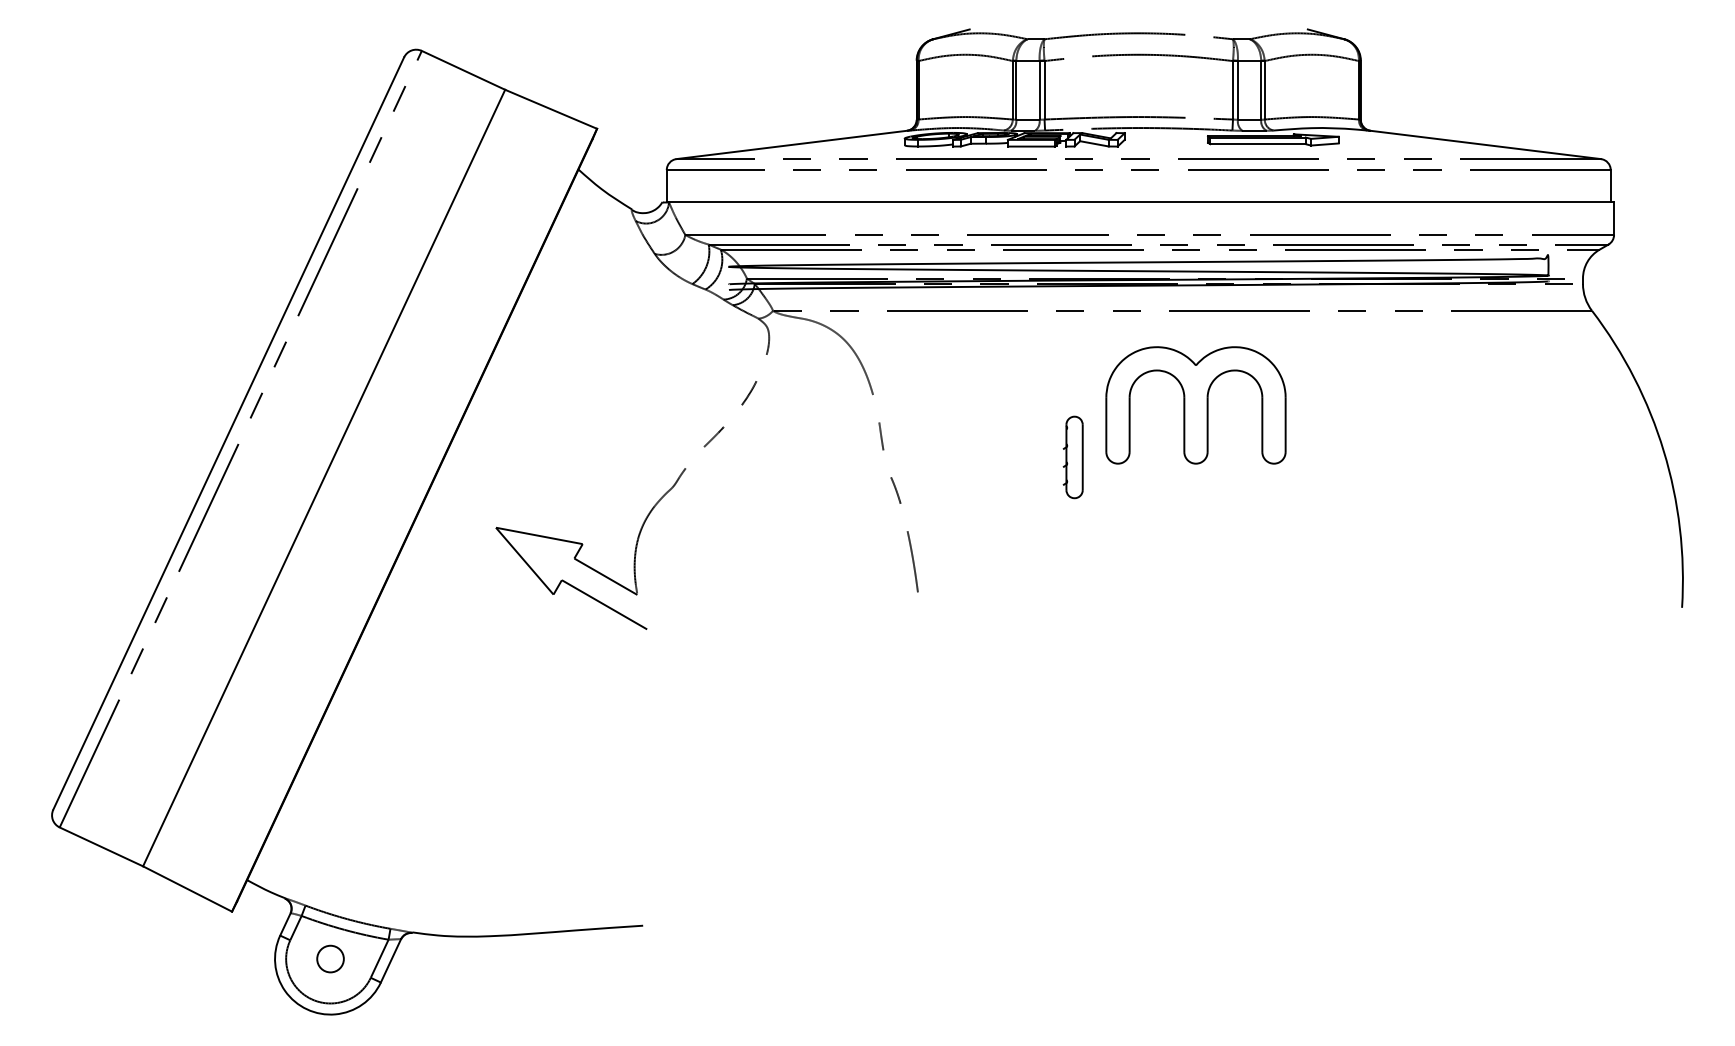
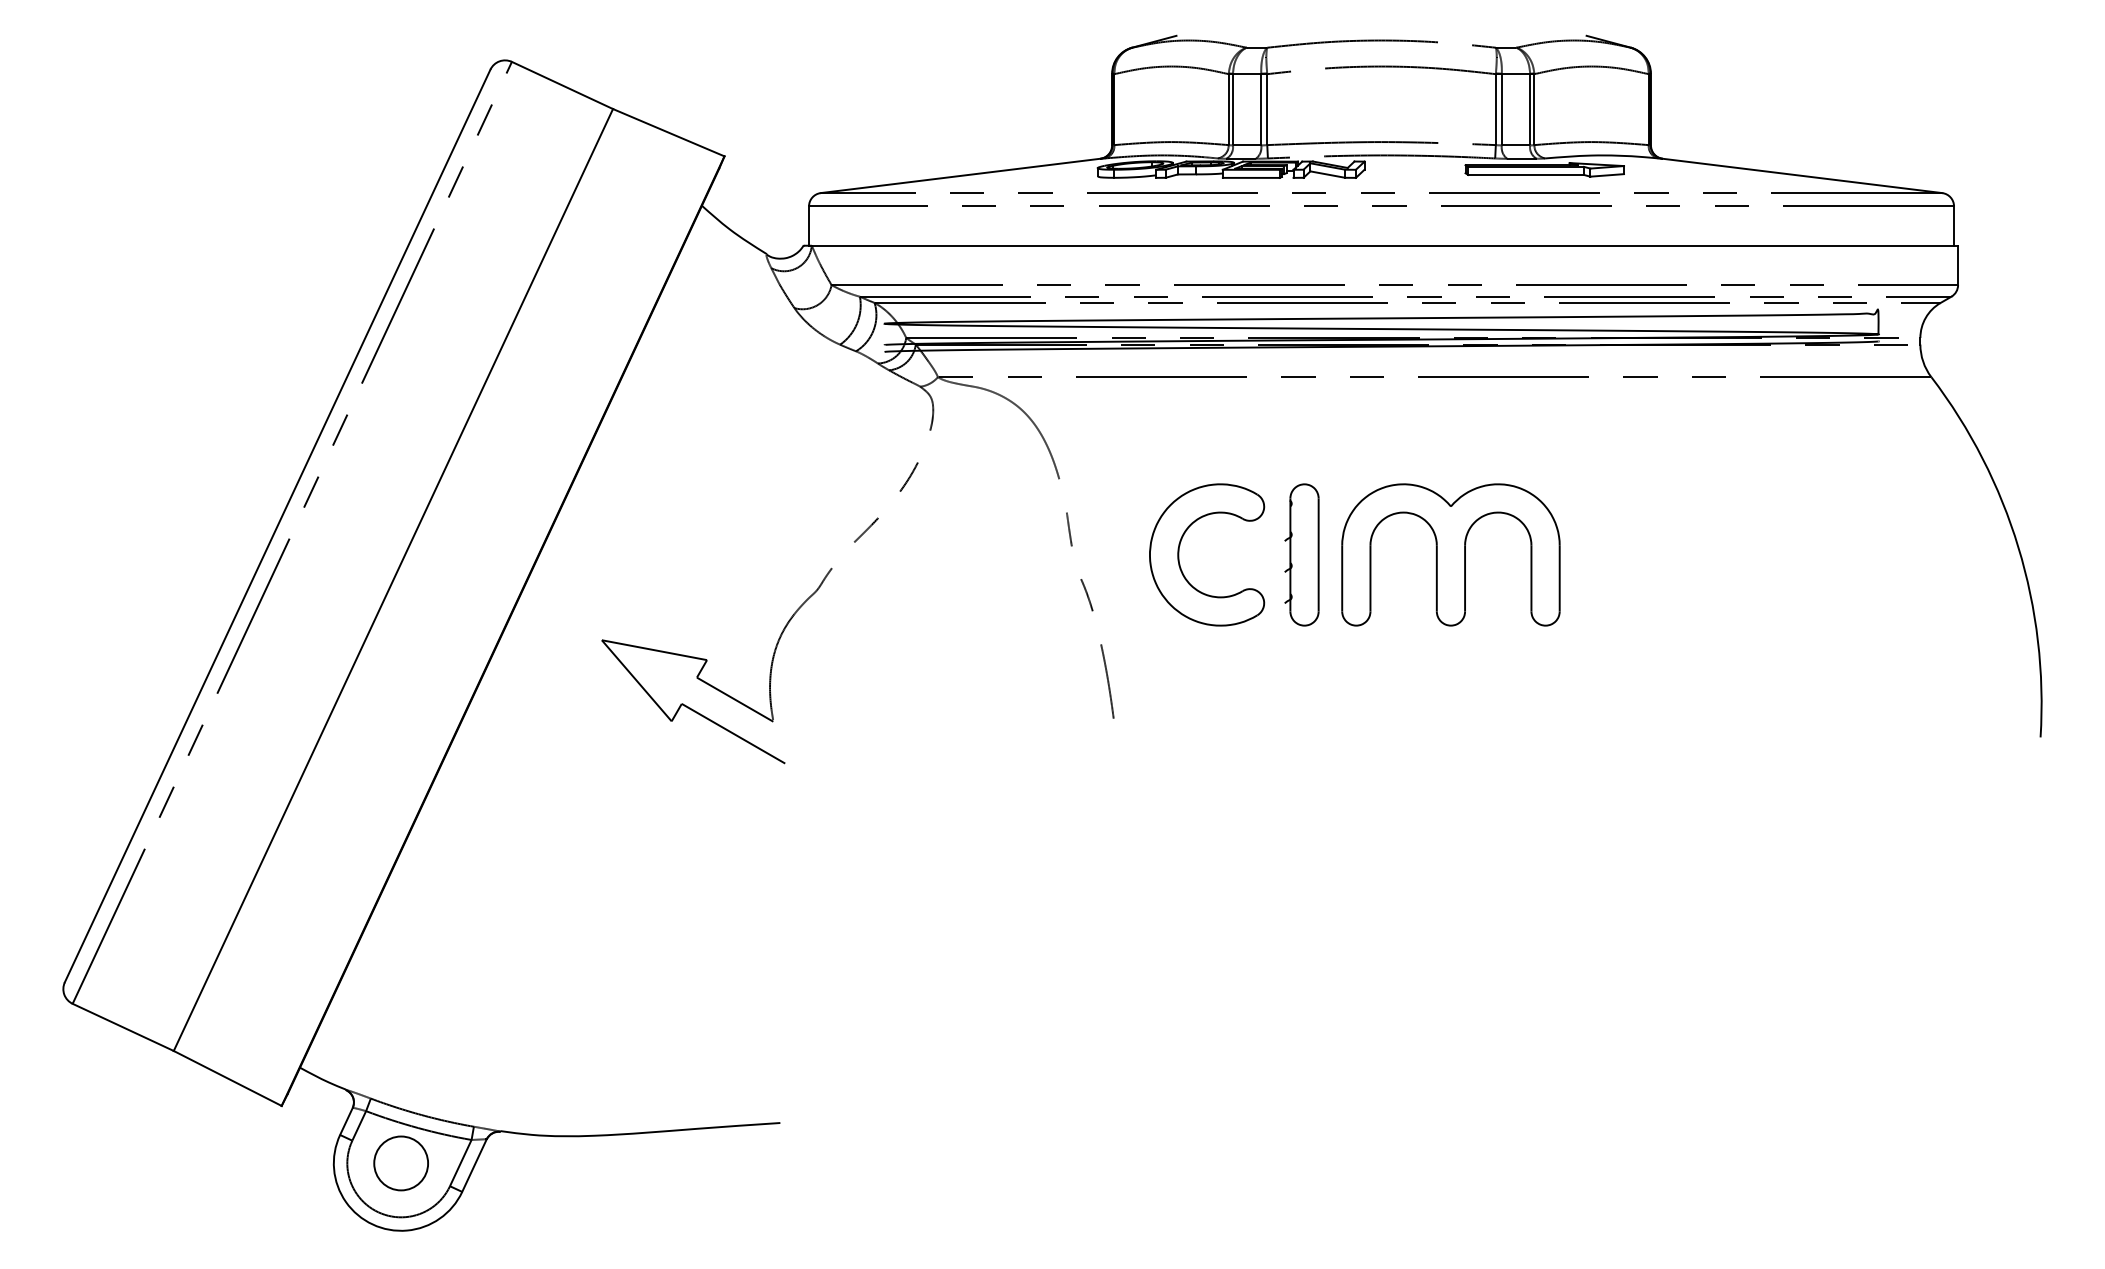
part: (1195, 405) -> (1450, 555), moved
part: (972, 457) -> (1179, 555), added
part: (1072, 457) -> (1301, 555), size x1.43
circle: (330, 958) -> (401, 1162), size x1.67

